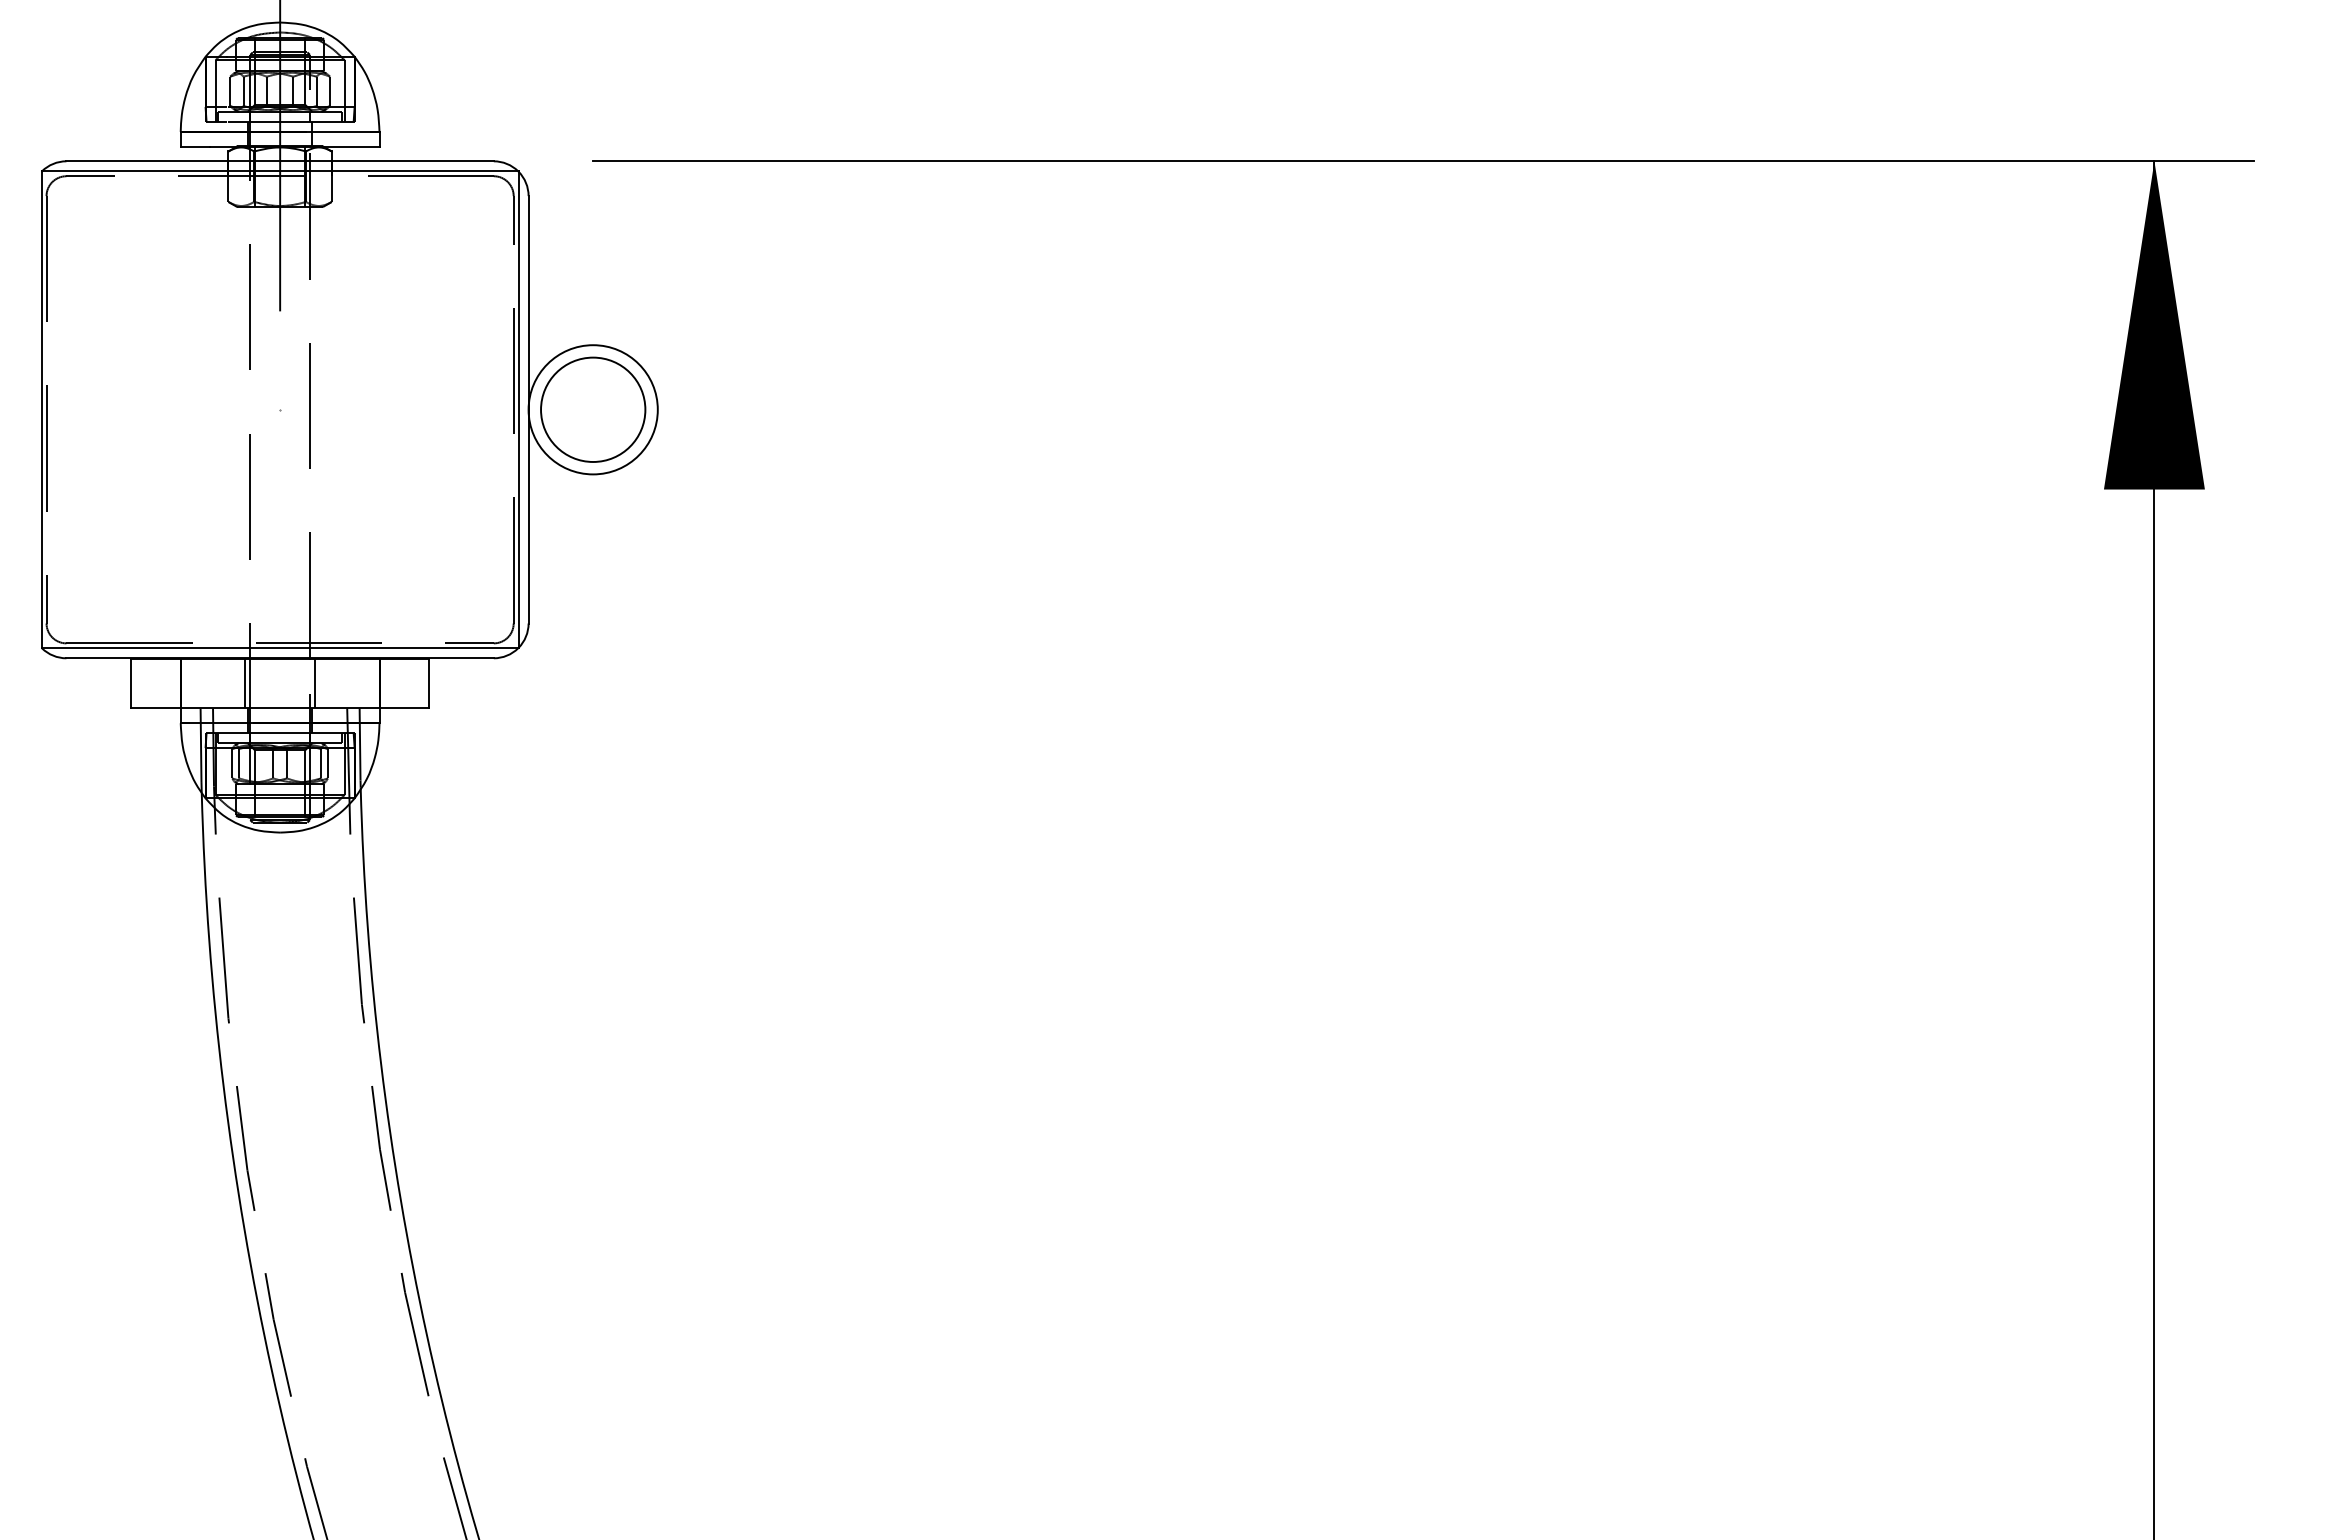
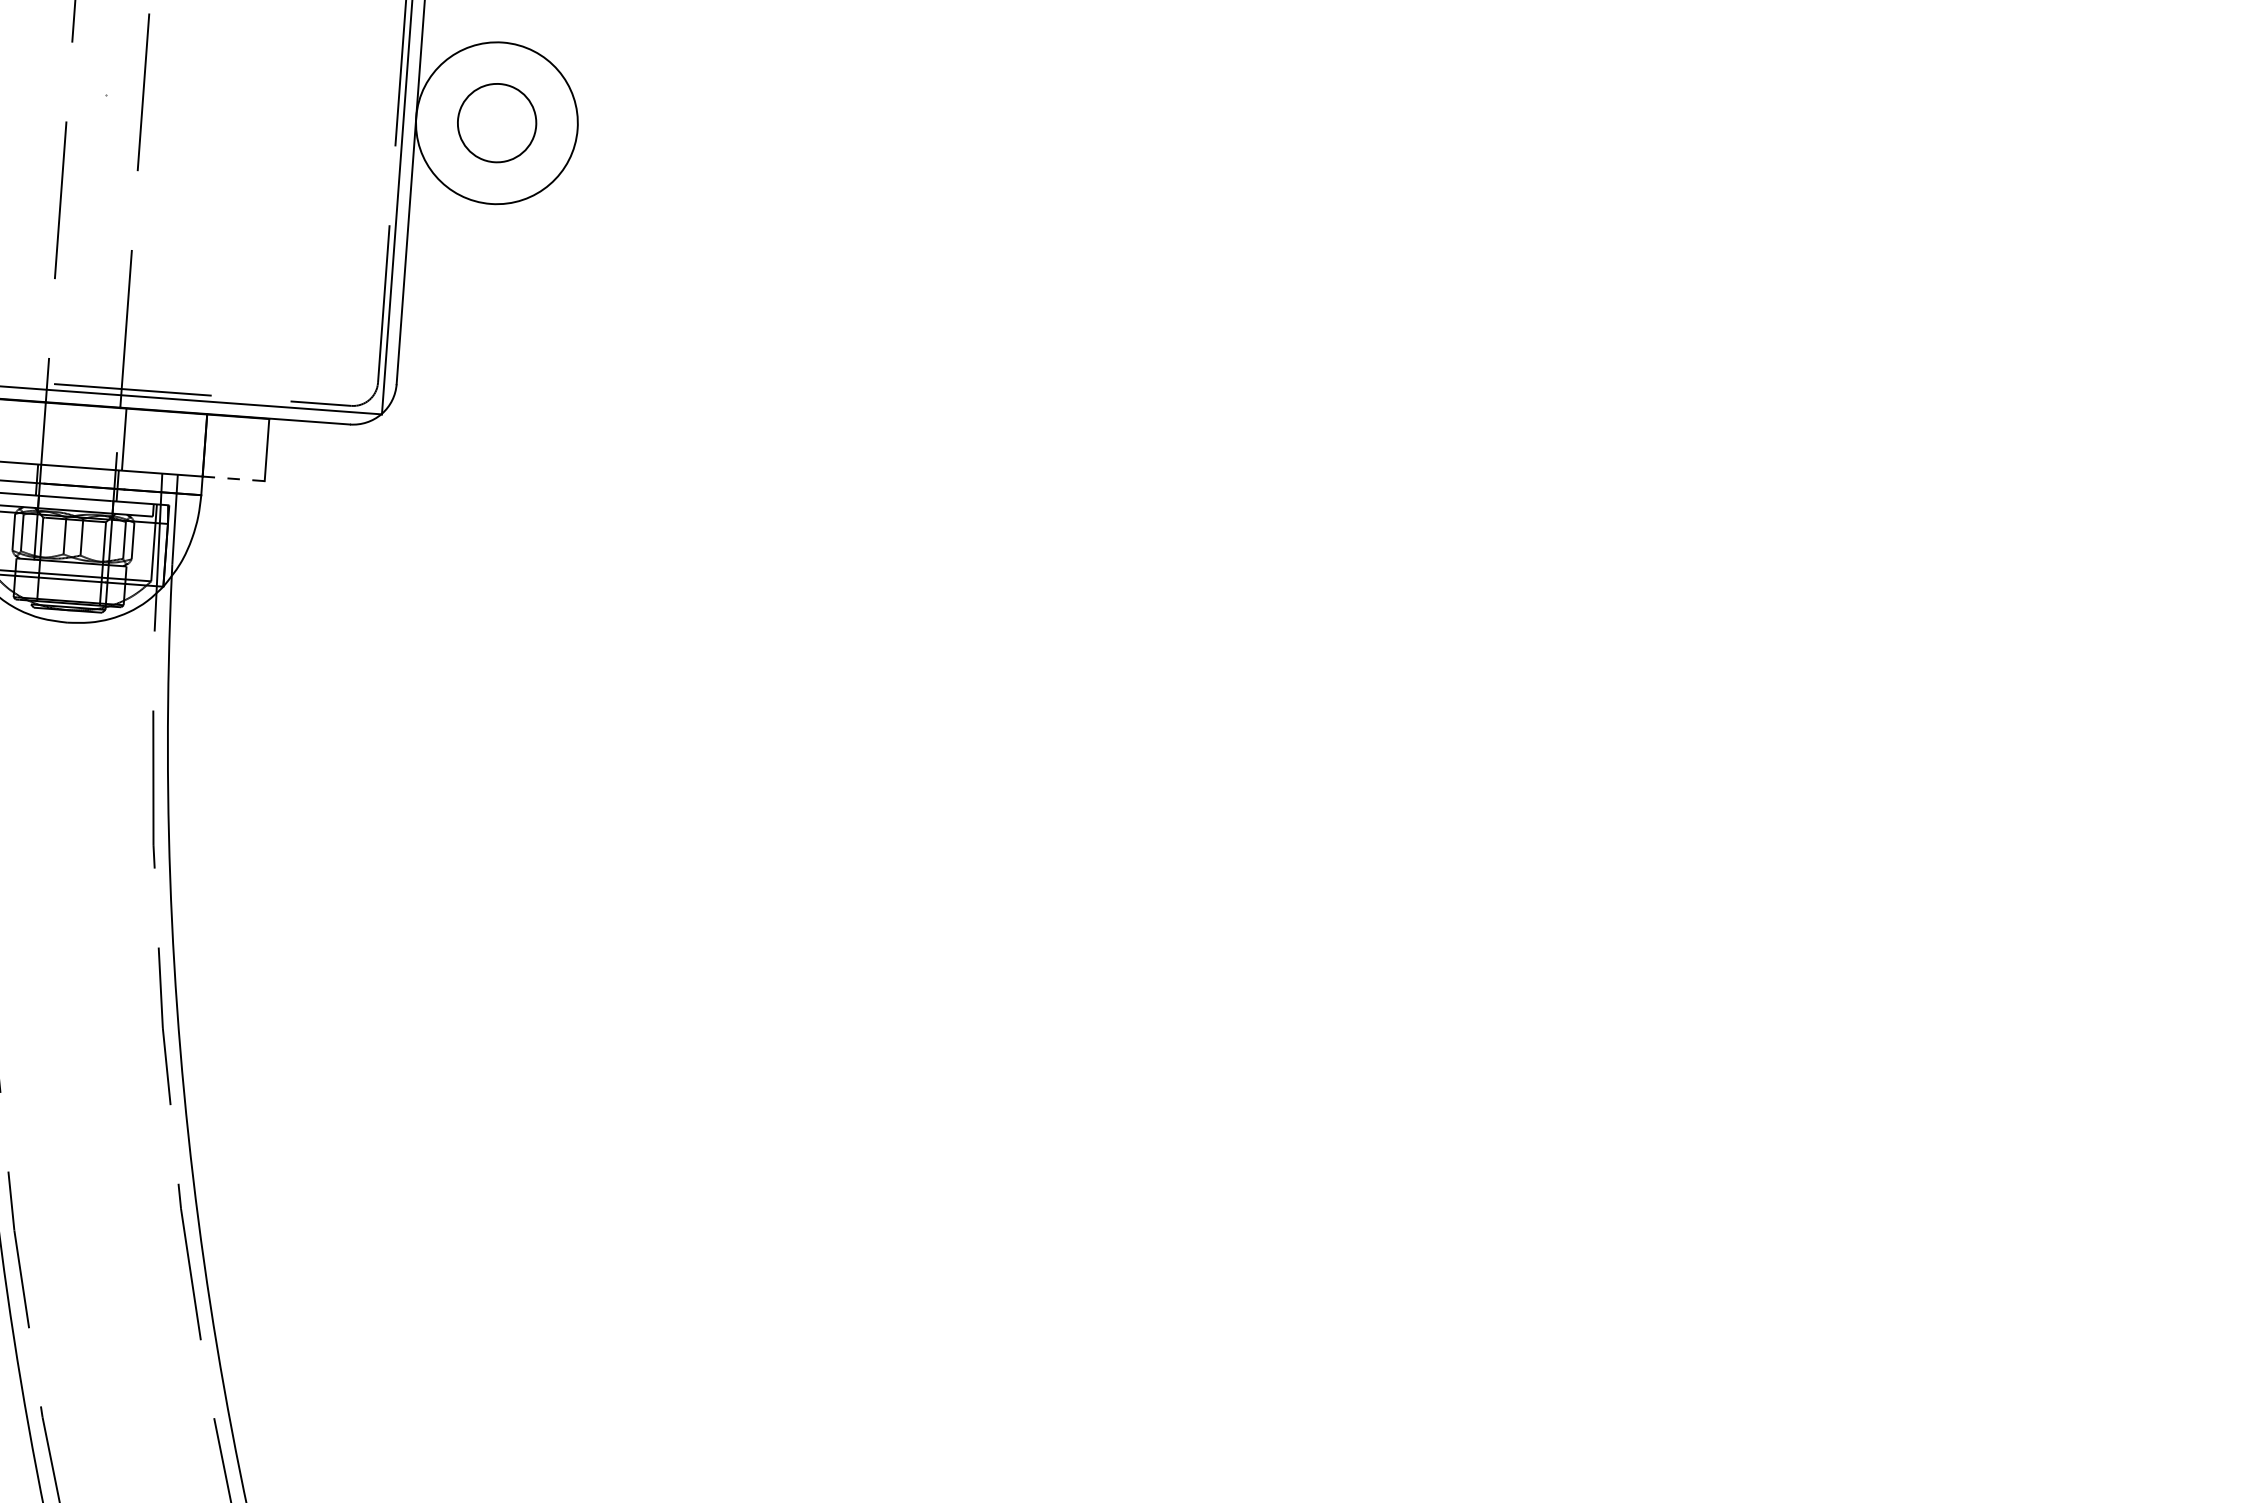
circle: (593, 409) -> (497, 122), size x0.6
line: (245, 683) -> (37, 433), removed
line: (404, 708) -> (233, 479), solid -> dashed

